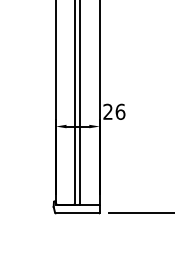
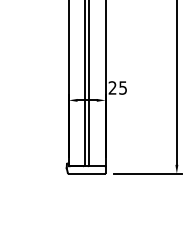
text: (120, 111) -> (123, 87), 26 -> 25

